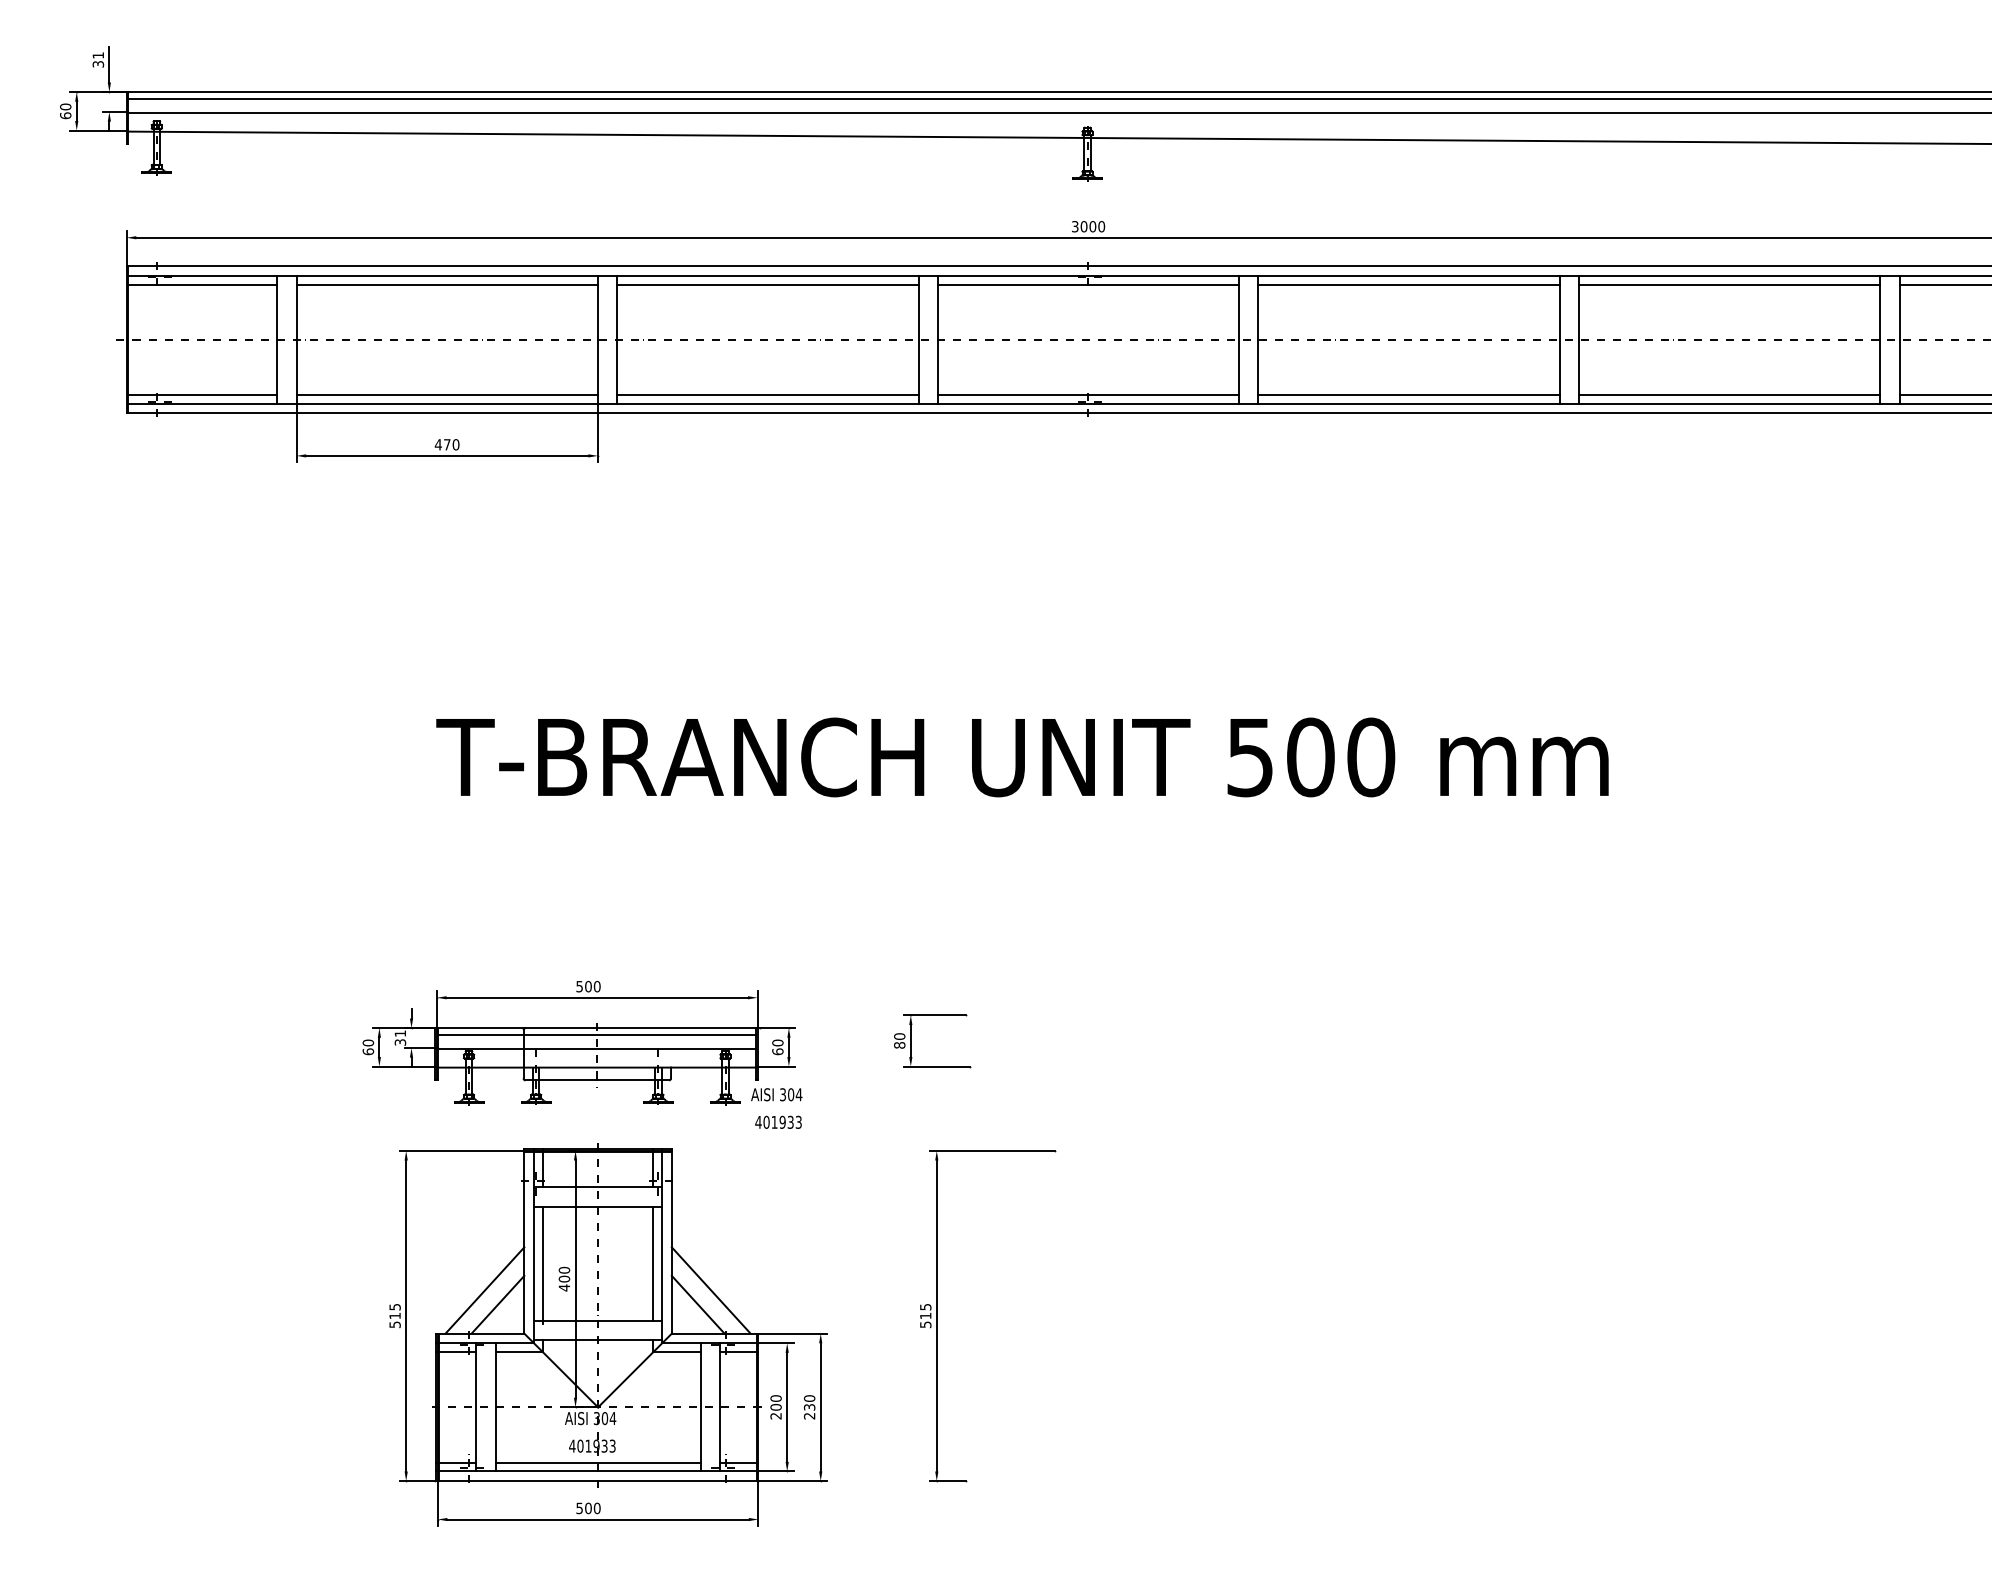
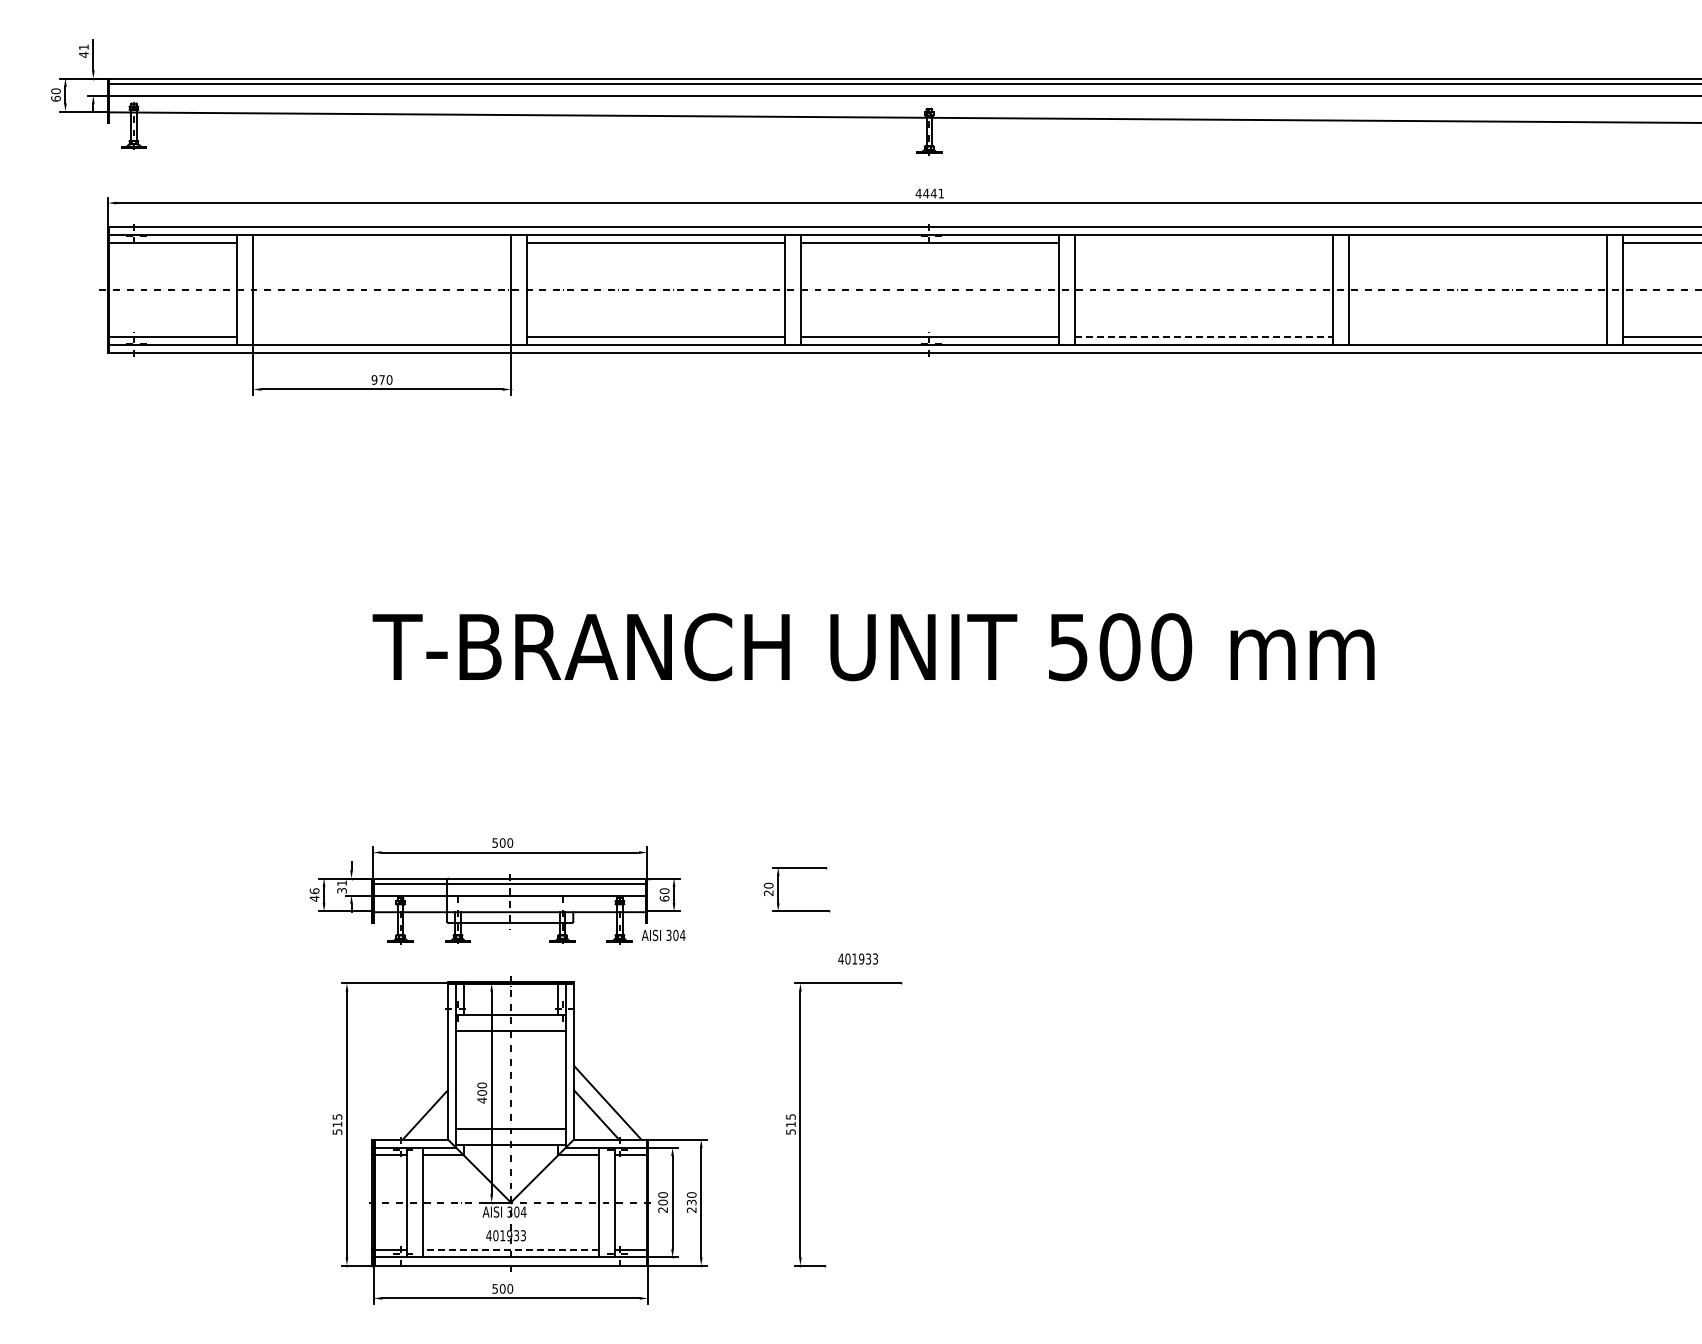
text: (97, 63) -> (83, 54), 31 -> 41
text: (1087, 226) -> (929, 193), 3000 -> 4441
line: (446, 285) -> (381, 243), removed
line: (1408, 285) -> (1203, 243), removed
line: (1729, 285) -> (1477, 243), removed
line: (446, 395) -> (381, 337), removed
line: (1409, 395) -> (1204, 337), solid -> dashed
line: (1729, 395) -> (1477, 337), removed
text: (438, 444) -> (374, 379), 470 -> 970
text: (899, 1045) -> (768, 893), 80 -> 20
text: (368, 1046) -> (314, 894), 60 -> 46
text: (777, 1121) -> (857, 958), moved
line: (653, 1263) -> (558, 1079), removed
line: (542, 1265) -> (463, 1081), removed
line: (484, 1290) -> (413, 1102), removed
line: (597, 1462) -> (510, 1249), solid -> dashed

